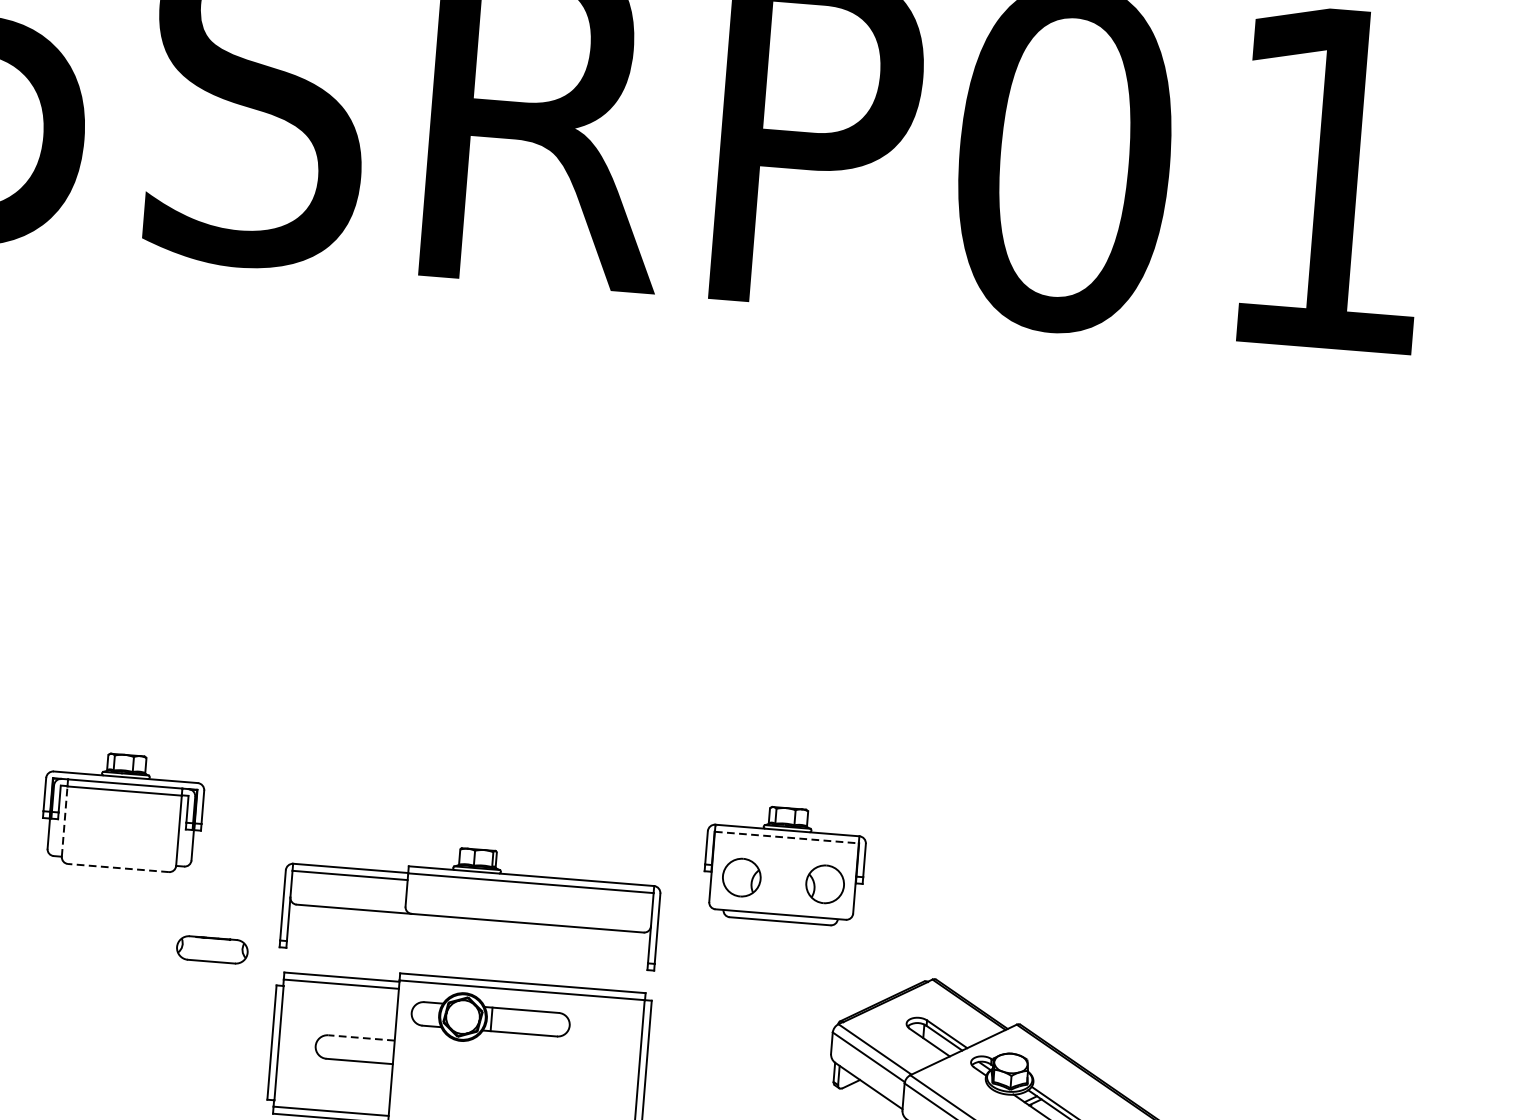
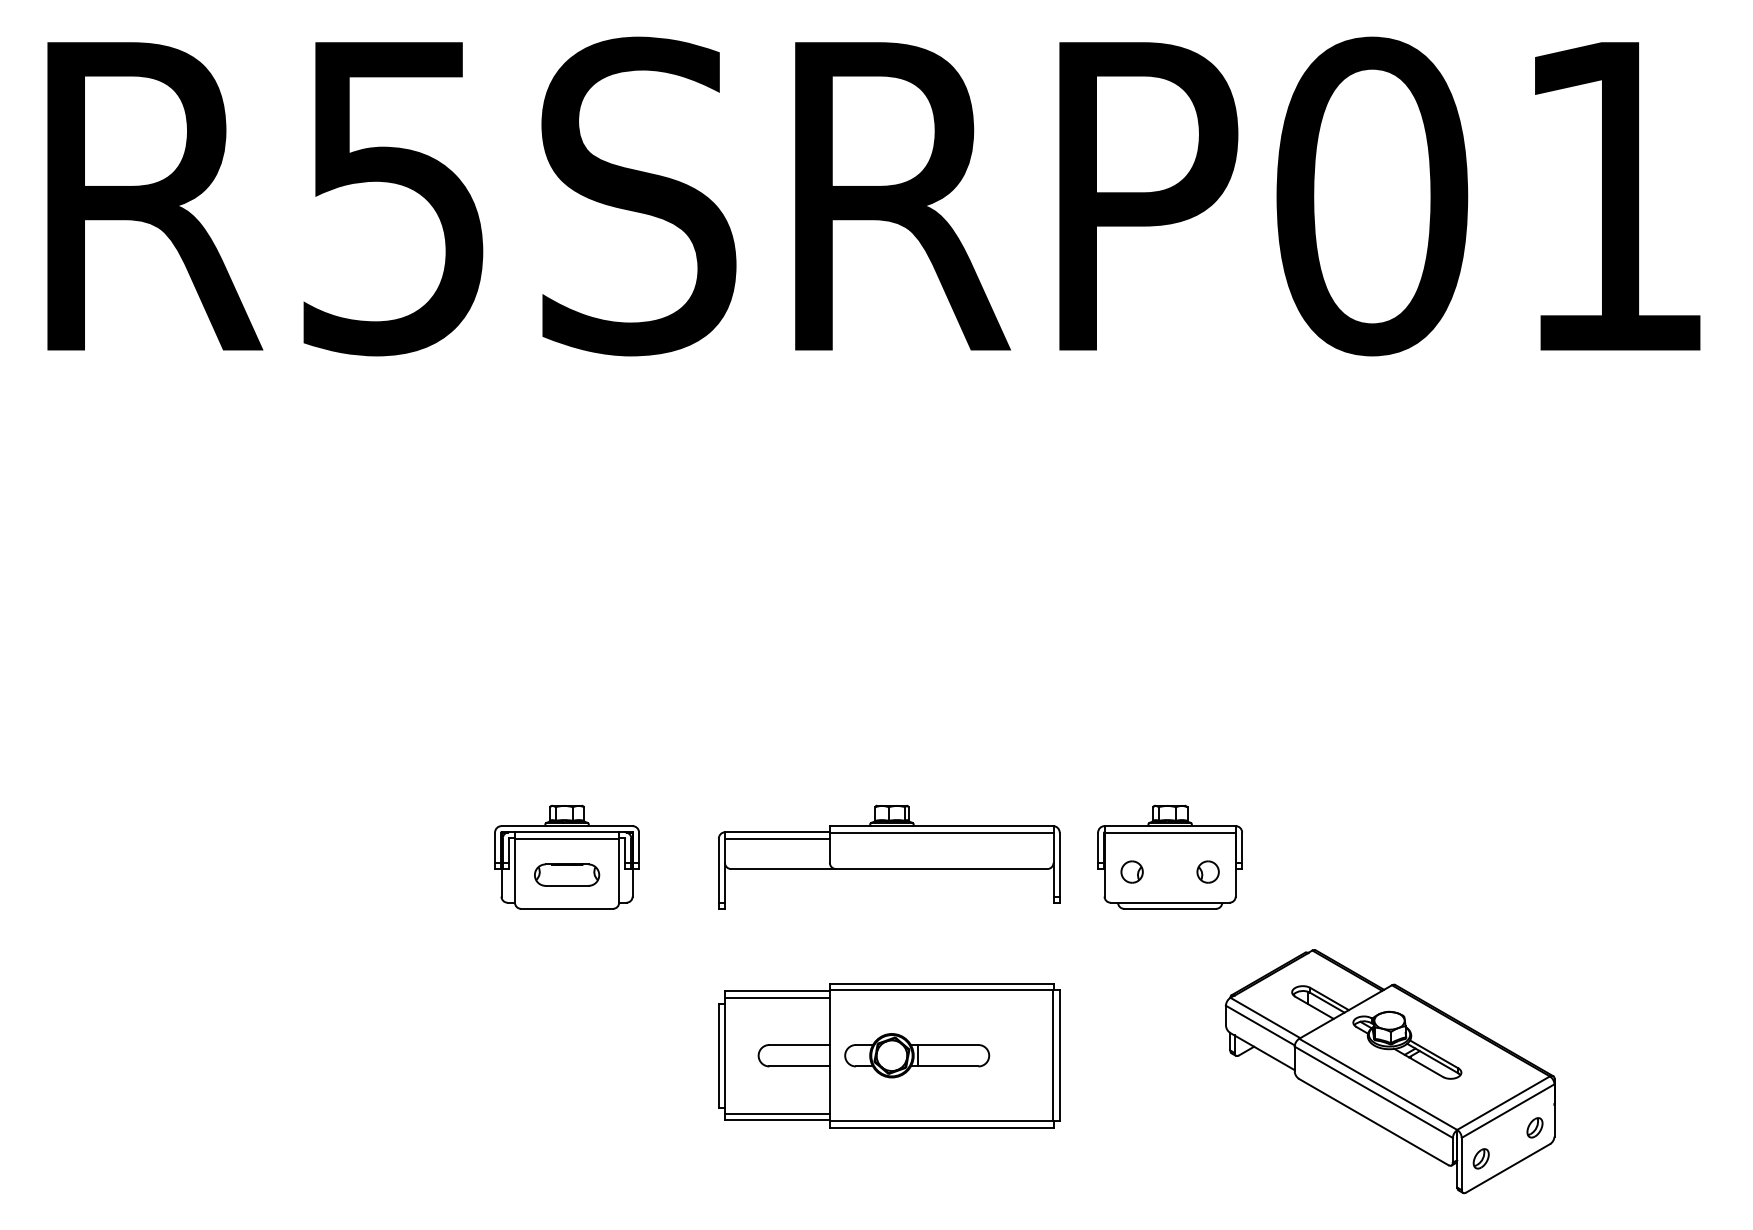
line: (64, 821) -> (514, 870), dashed -> solid
line: (787, 837) -> (1170, 832), dashed -> solid
line: (118, 867) -> (567, 908), dashed -> solid
part: (741, 876) -> (1131, 871), size x0.62
part: (824, 883) -> (1207, 871), size x0.62
part: (471, 904) -> (889, 856), moved
part: (212, 949) -> (567, 874), moved
part: (491, 1019) -> (917, 1055), moved
line: (361, 1038) -> (799, 1045), dashed -> solid

